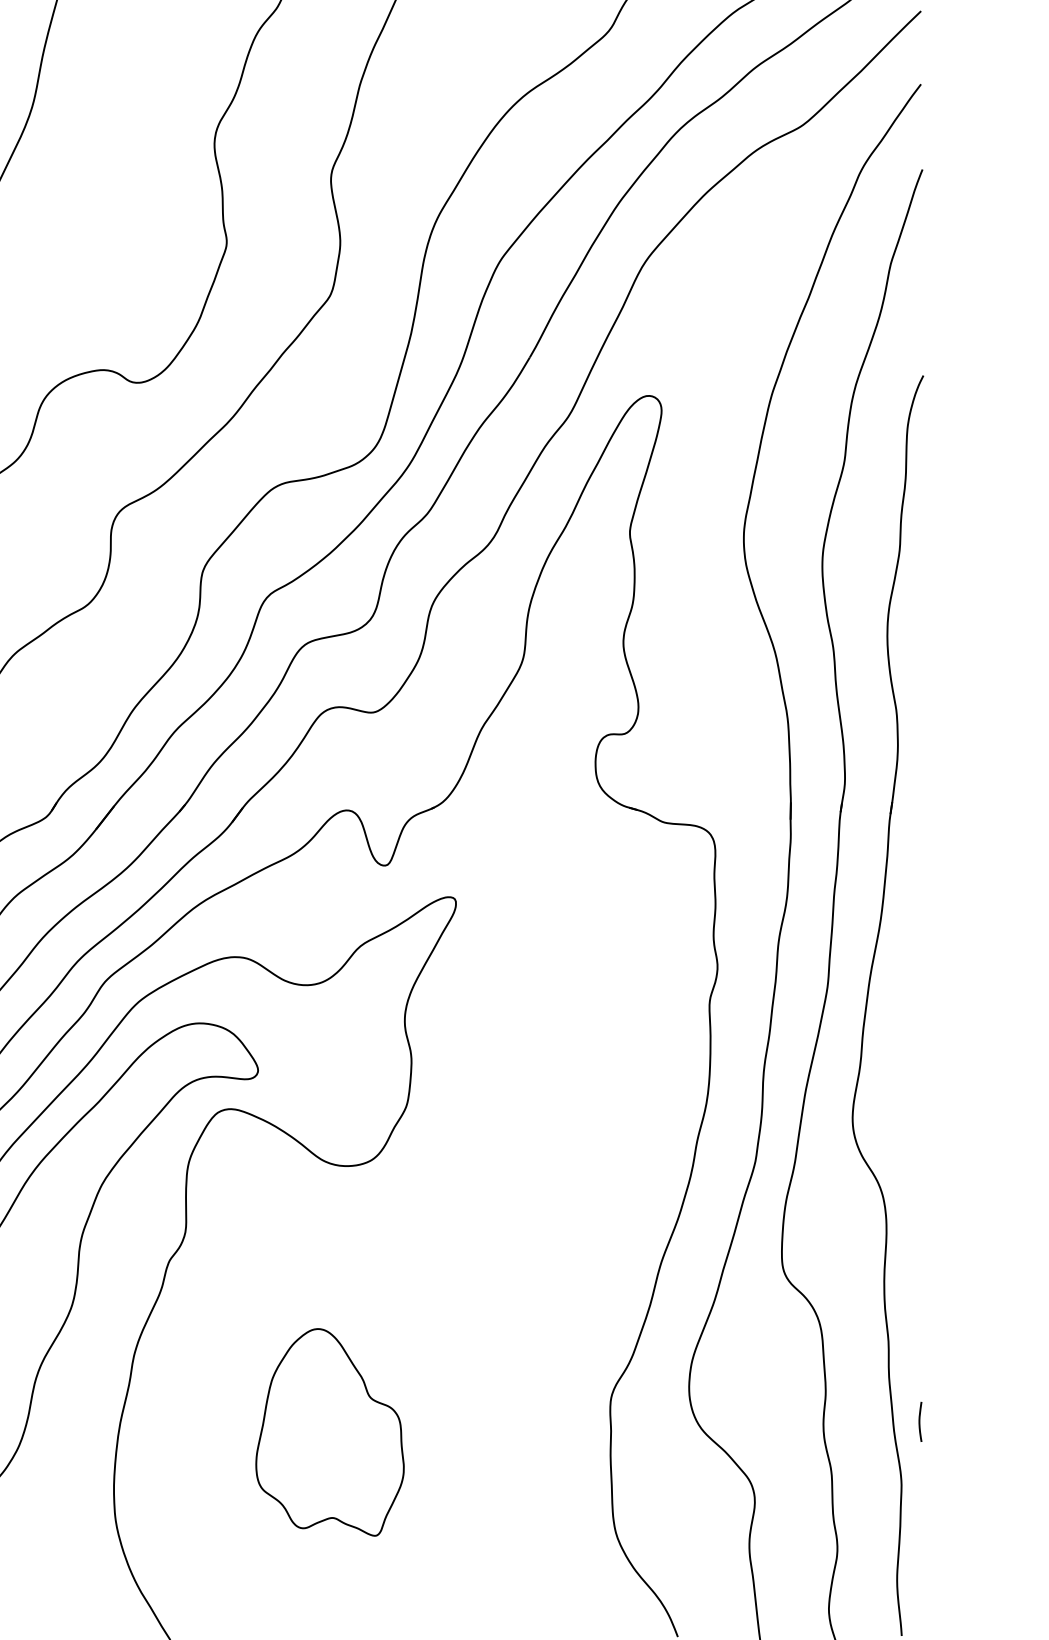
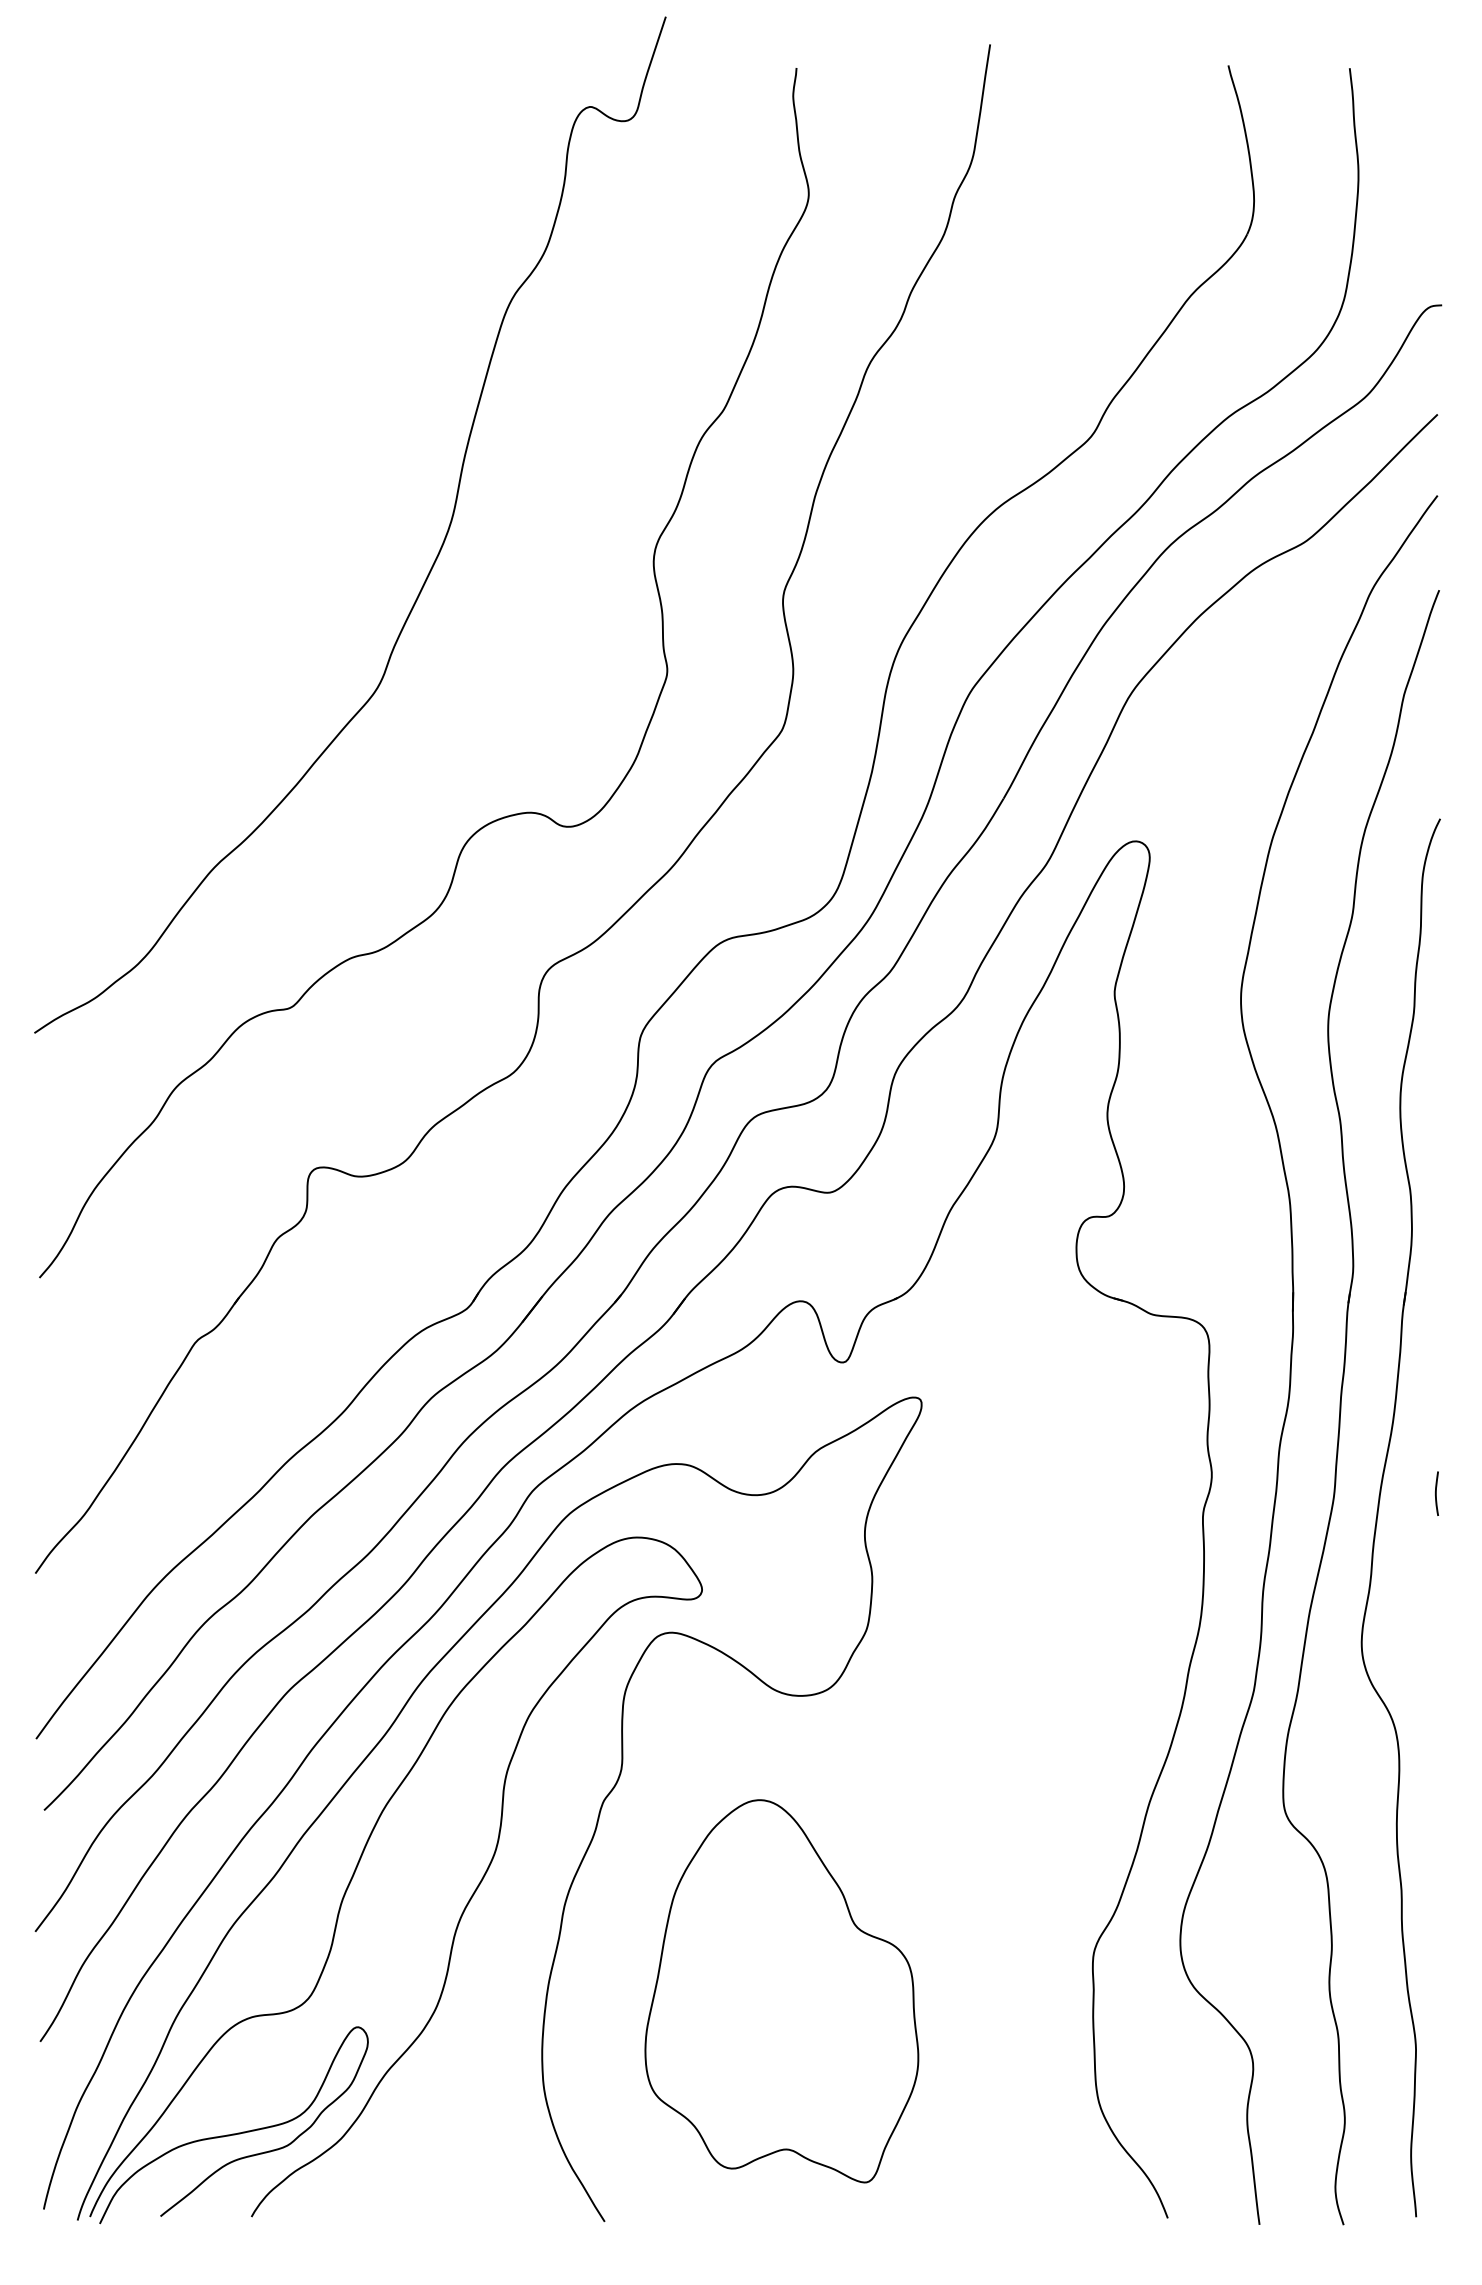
line: (920, 1421) -> (1436, 1493), moved
part: (329, 1432) -> (781, 1991), size x1.67

